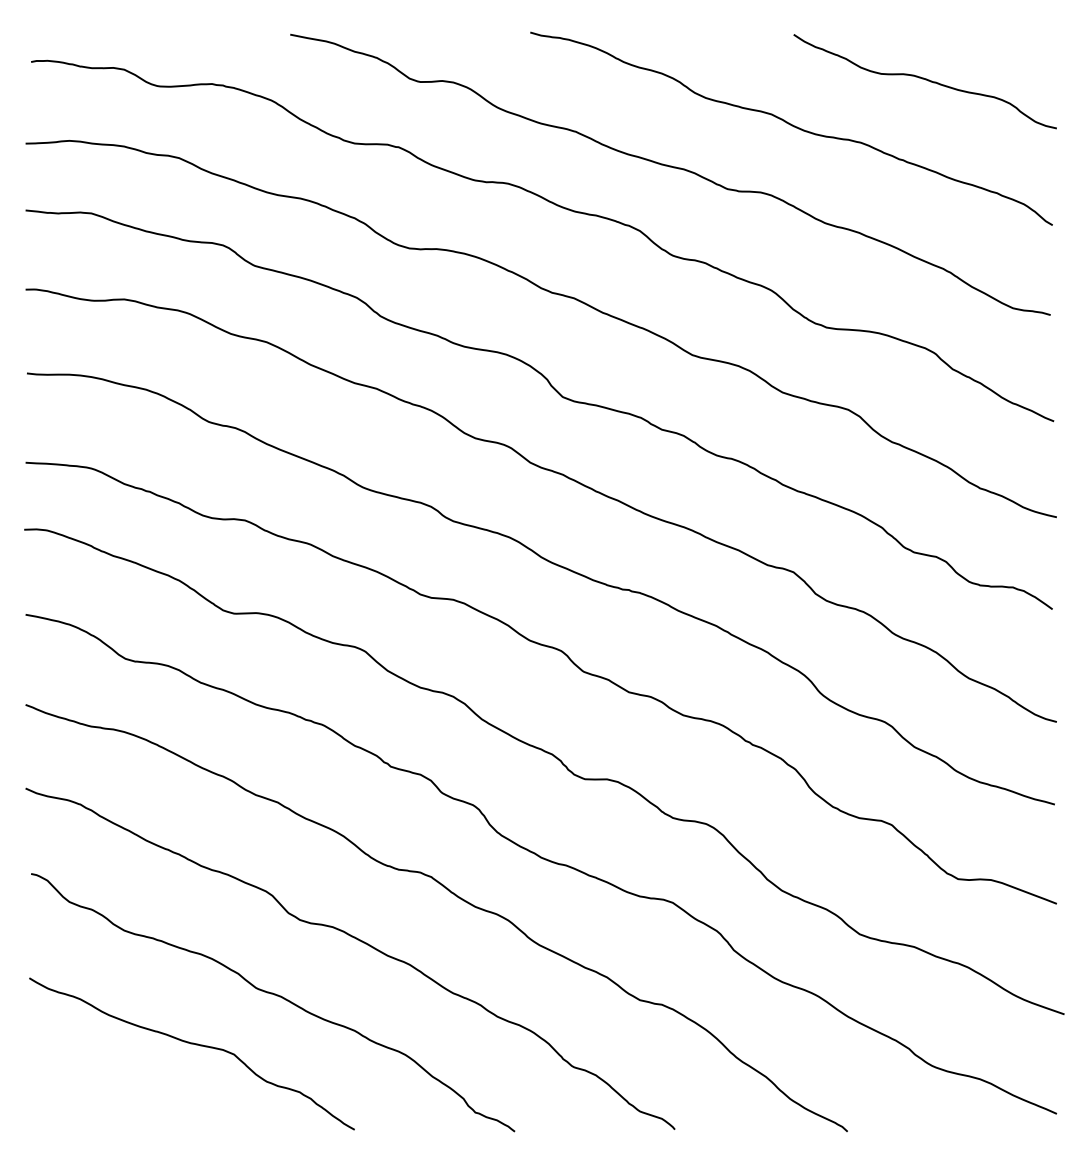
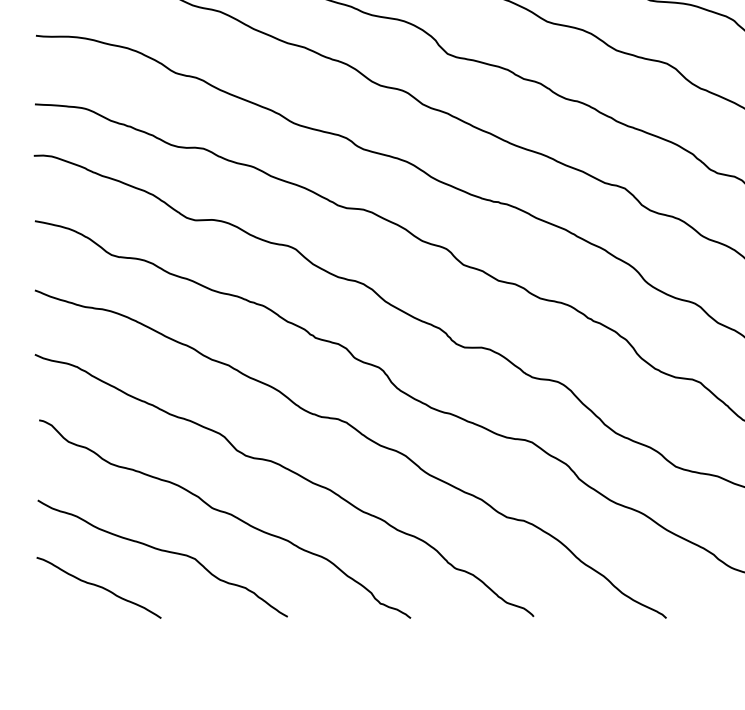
curve: (109, 1091) -> (99, 587), added

